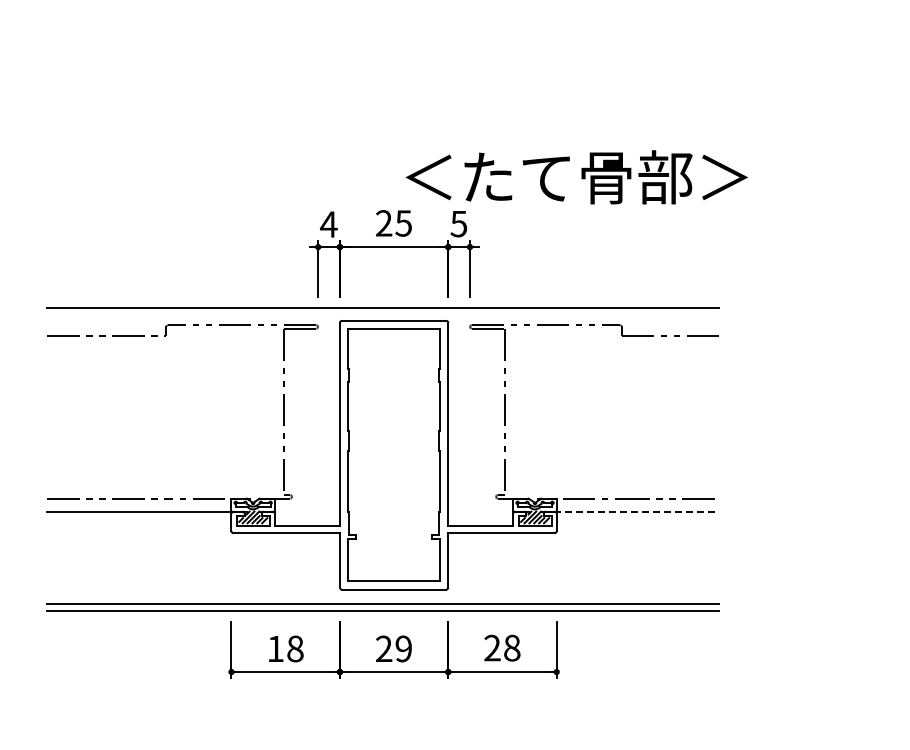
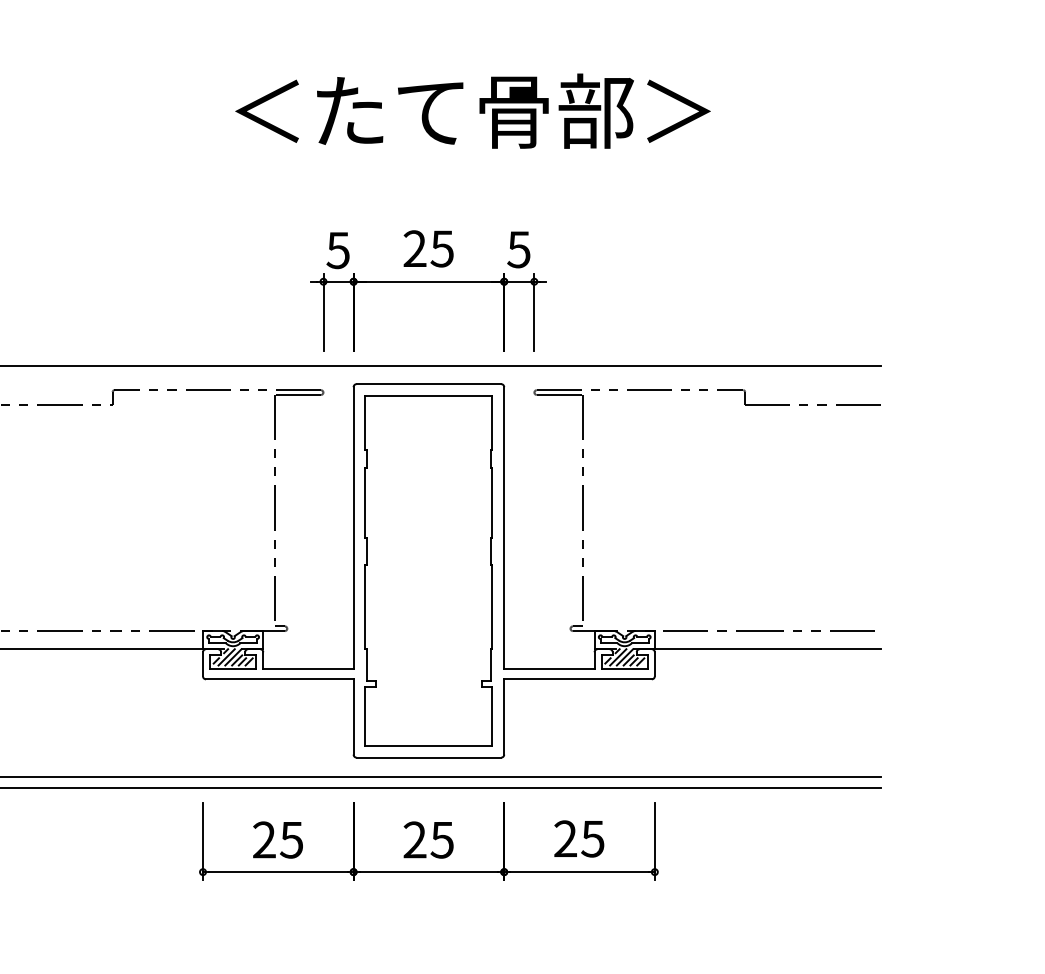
text: (576, 177) -> (472, 111), moved
text: (328, 224) -> (337, 250), 4 -> 5
line: (636, 511) -> (765, 649), dashed -> solid
text: (511, 647) -> (592, 838), 28 -> 25
text: (285, 648) -> (278, 839), 18 -> 25
text: (403, 648) -> (441, 839), 29 -> 25

